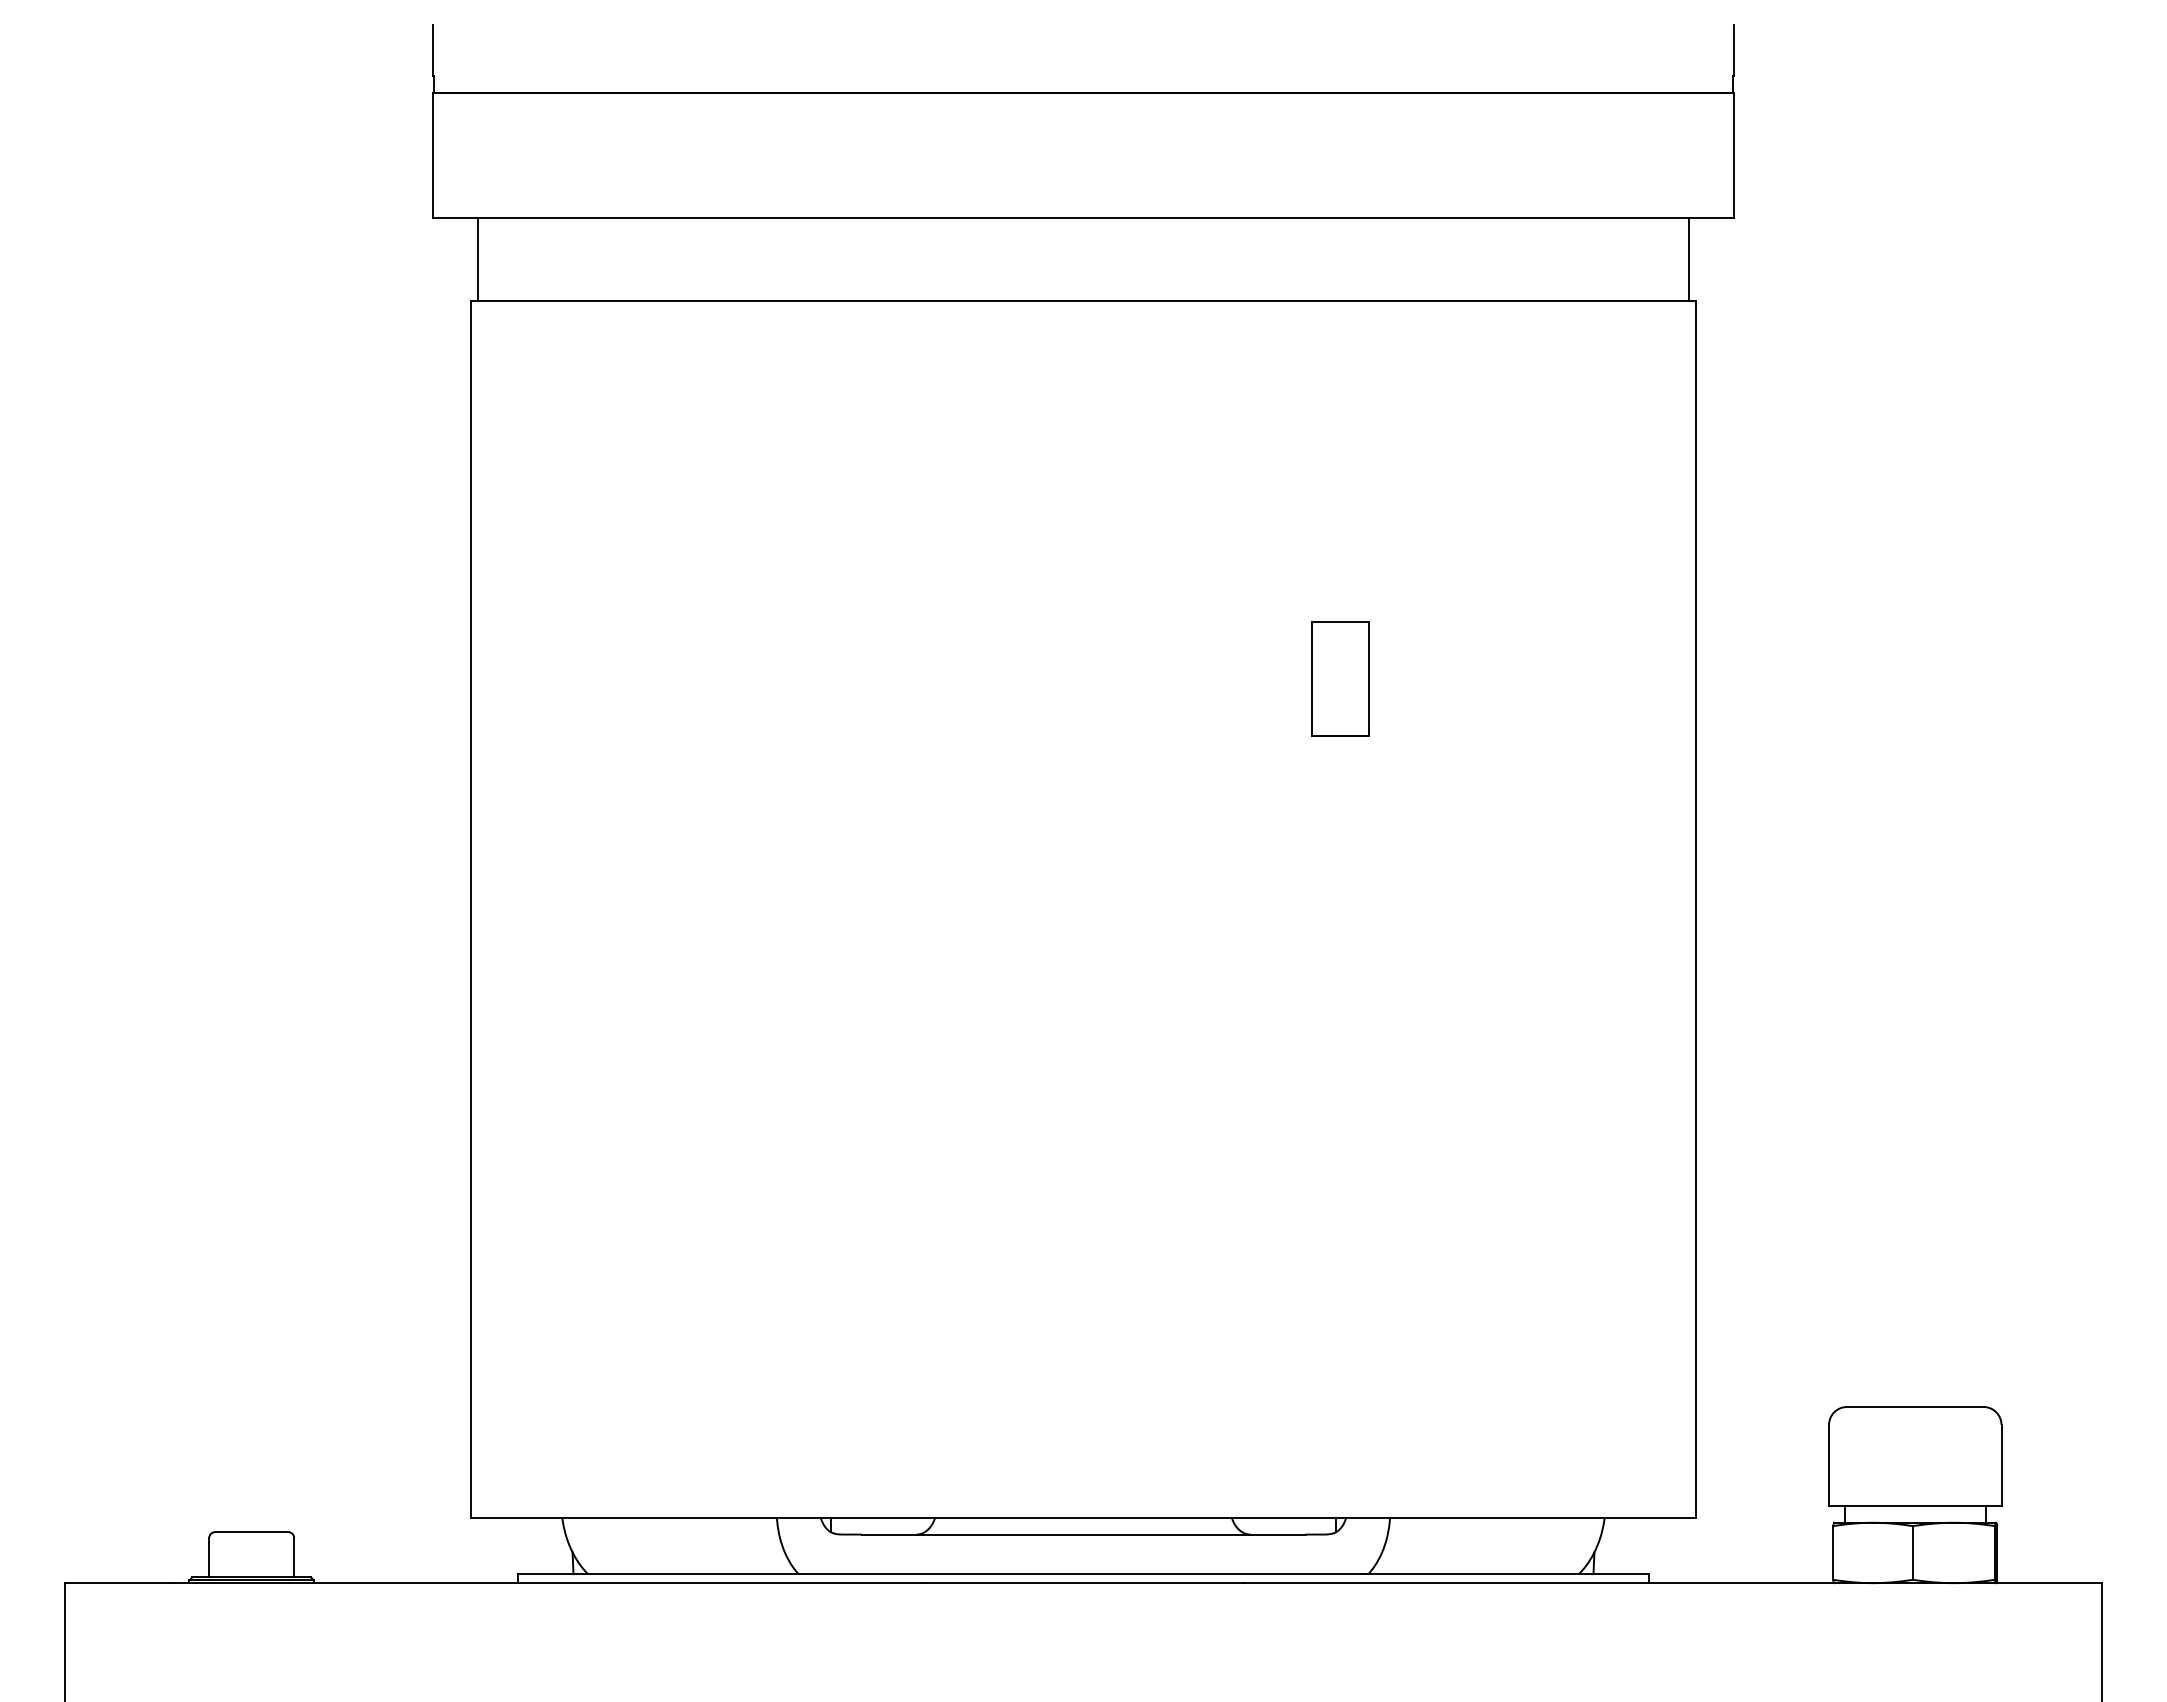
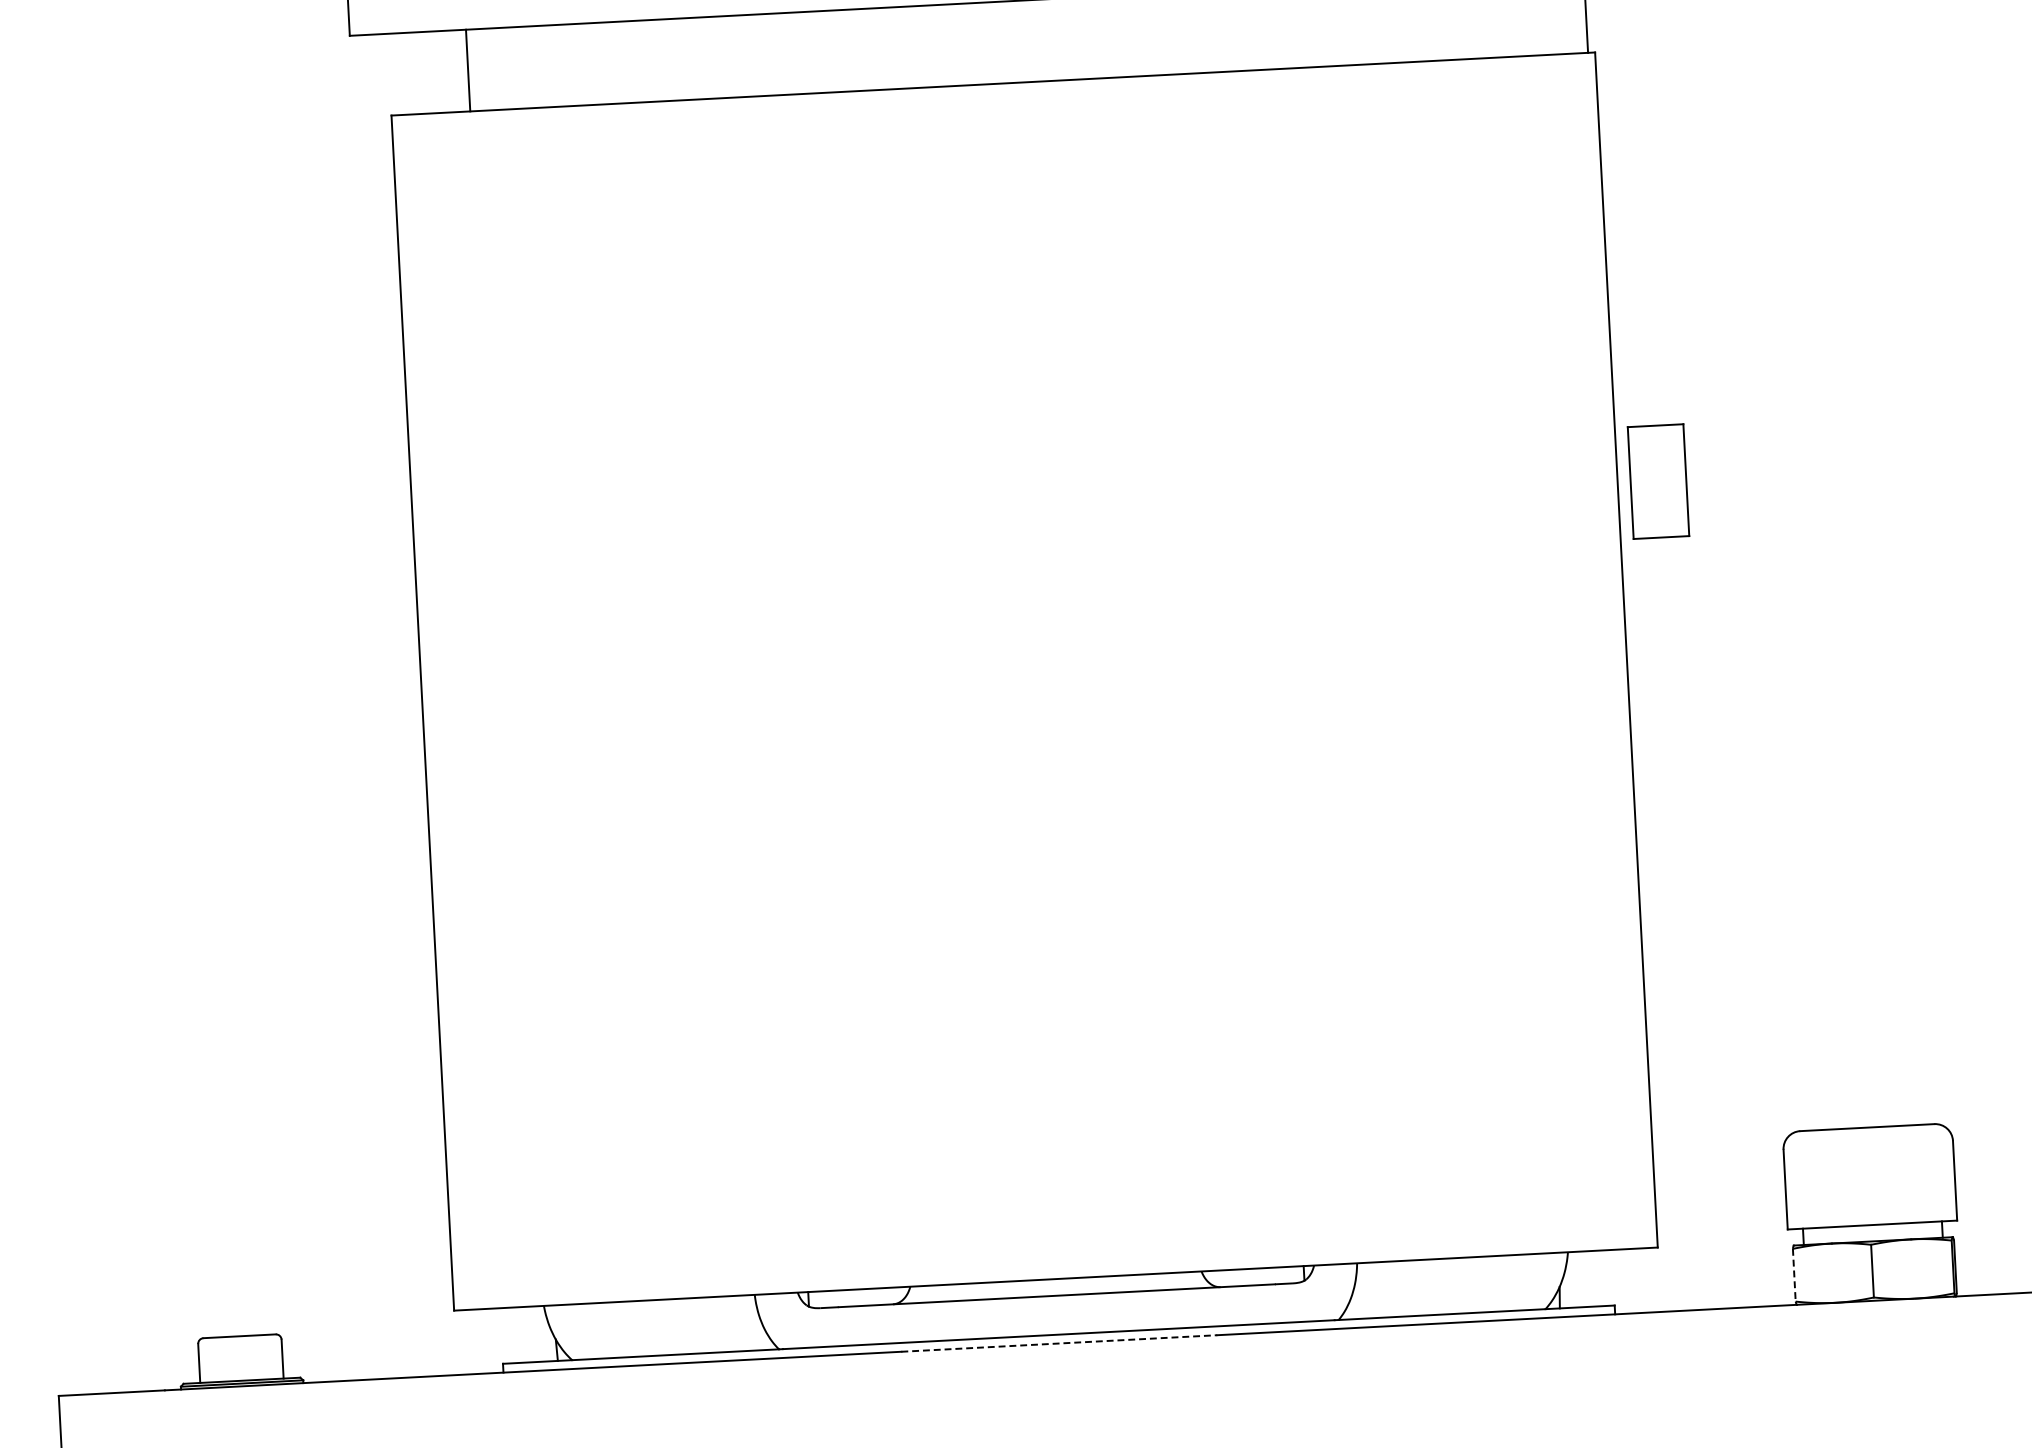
line: (478, 259) -> (468, 70), moved
part: (1340, 678) -> (1658, 481), moved
line: (1833, 1552) -> (1794, 1274), solid -> dashed
line: (1083, 1583) -> (1059, 1343), solid -> dashed

